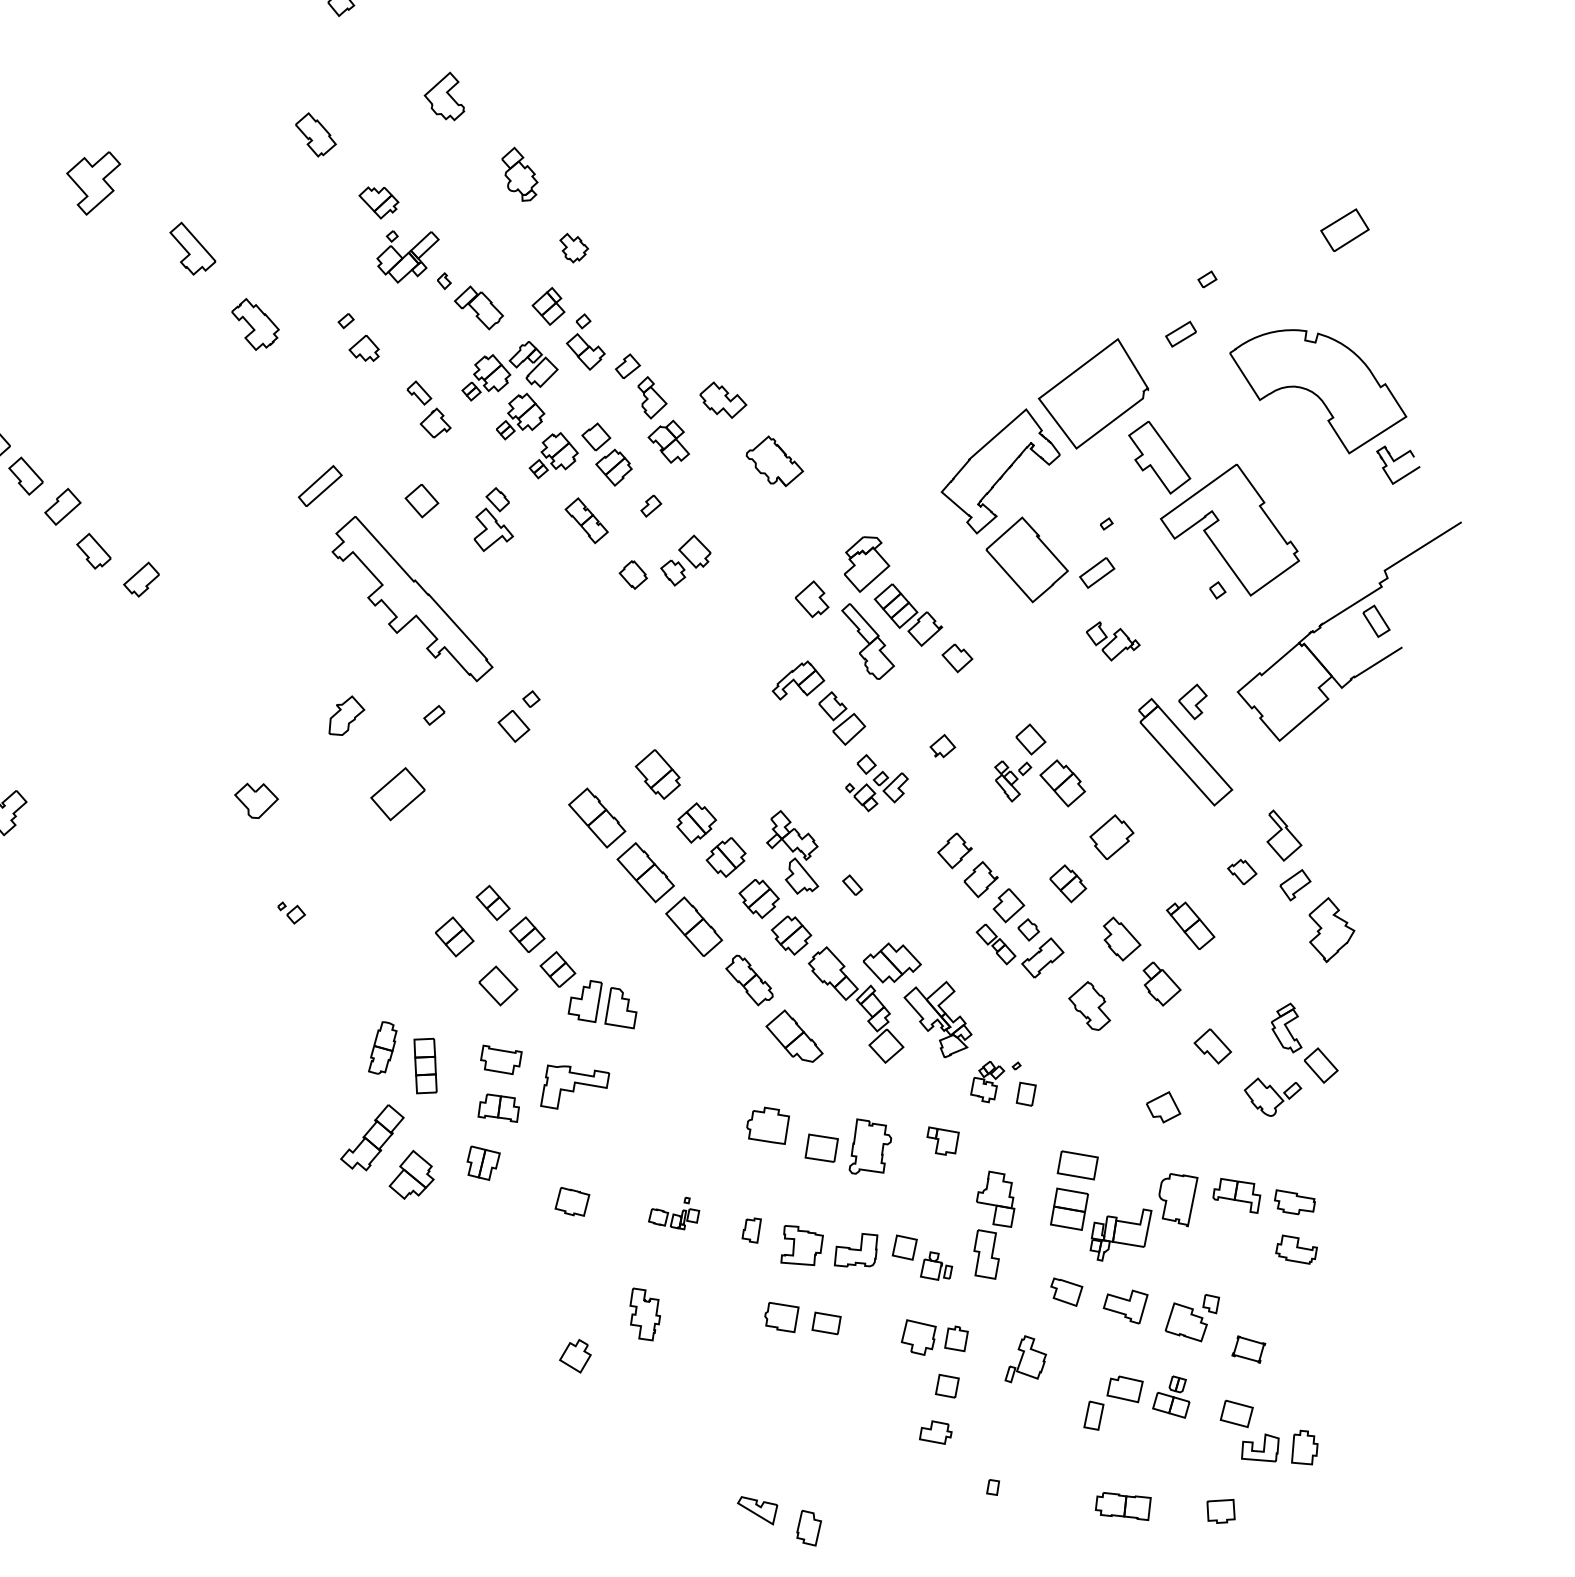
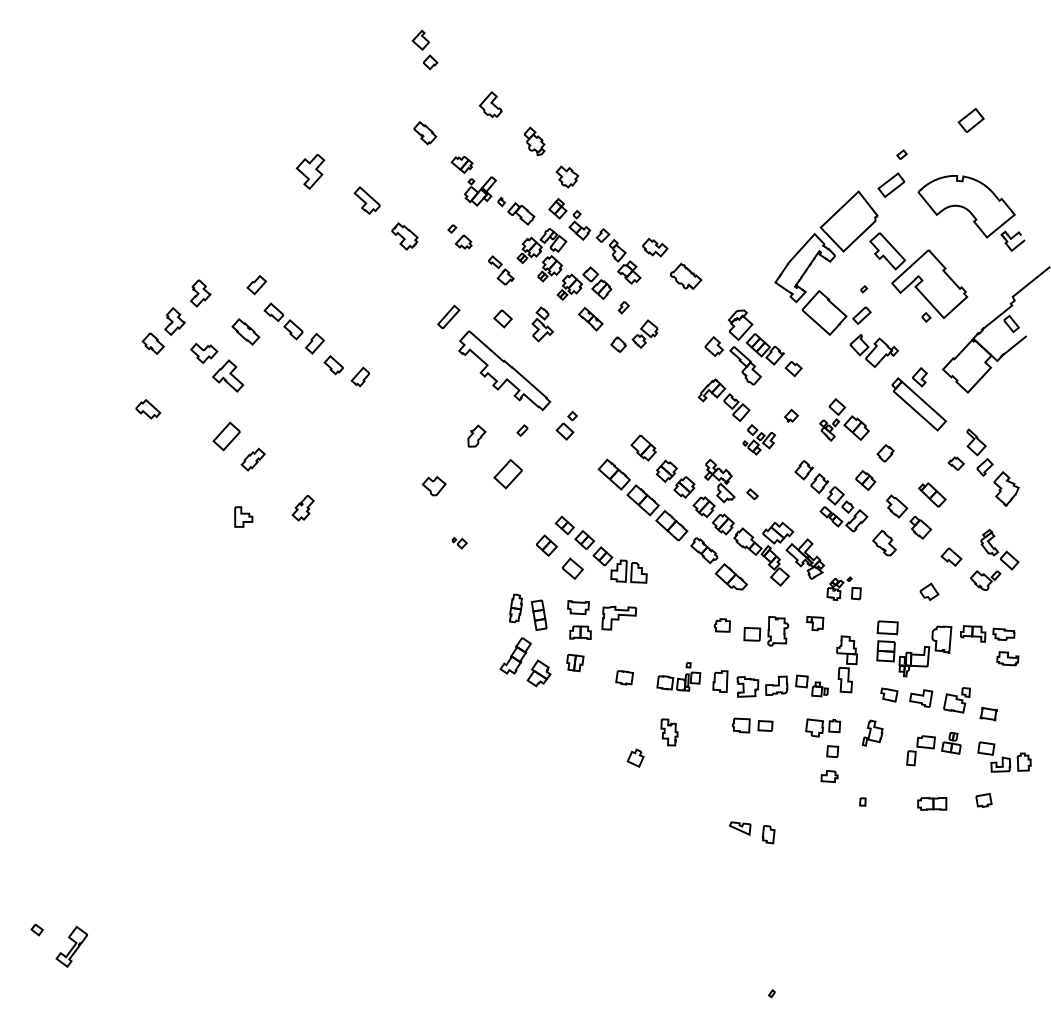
part: (574, 247) -> (567, 176), size x1.43
part: (1181, 333) -> (891, 184), size x1.67
part: (1113, 641) -> (874, 350), size x1.67
part: (1111, 837) -> (885, 453), size x0.71
part: (765, 1124) -> (721, 625), size x0.71
part: (673, 1211) -> (678, 676), size x1.67
part: (751, 1229) -> (720, 681), size x1.67

